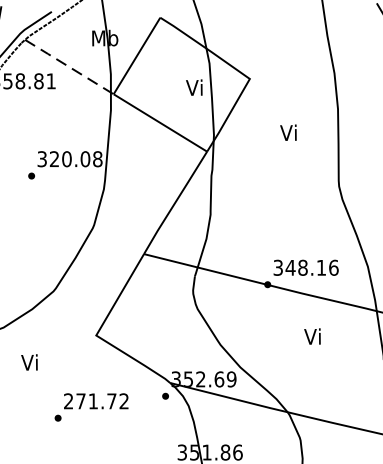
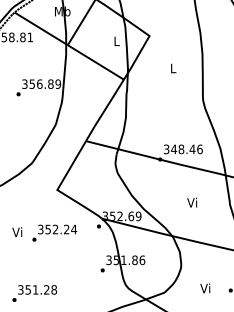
line: (69, 68) -> (41, 29), dashed -> solid
text: (194, 88) -> (116, 41), Vi -> L
text: (288, 133) -> (172, 68), Vi -> L
text: (76, 158) -> (45, 83), 320.08 -> 356.89
text: (321, 267) -> (192, 149), 348.16 -> 348.46
text: (313, 336) -> (192, 202), moved
text: (29, 361) -> (17, 231), moved
text: (96, 401) -> (57, 229), 271.72 -> 352.24

